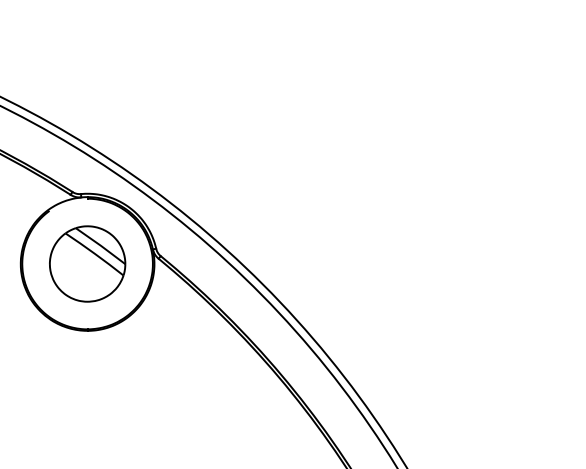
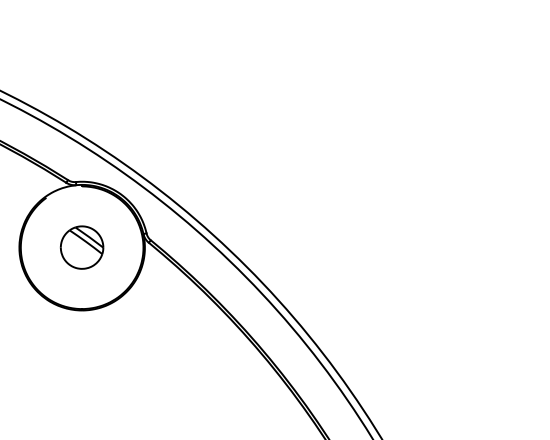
part: (86, 263) -> (81, 247), size x0.6

